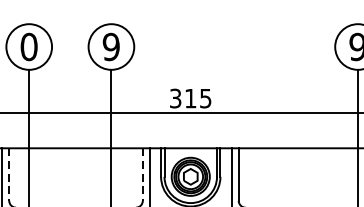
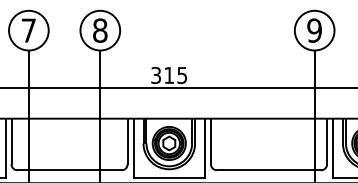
text: (28, 46) -> (28, 30), 0 -> 7
text: (110, 46) -> (99, 30), 9 -> 8
line: (9, 174) -> (11, 141), dashed -> solid
line: (142, 174) -> (127, 141), dashed -> solid

